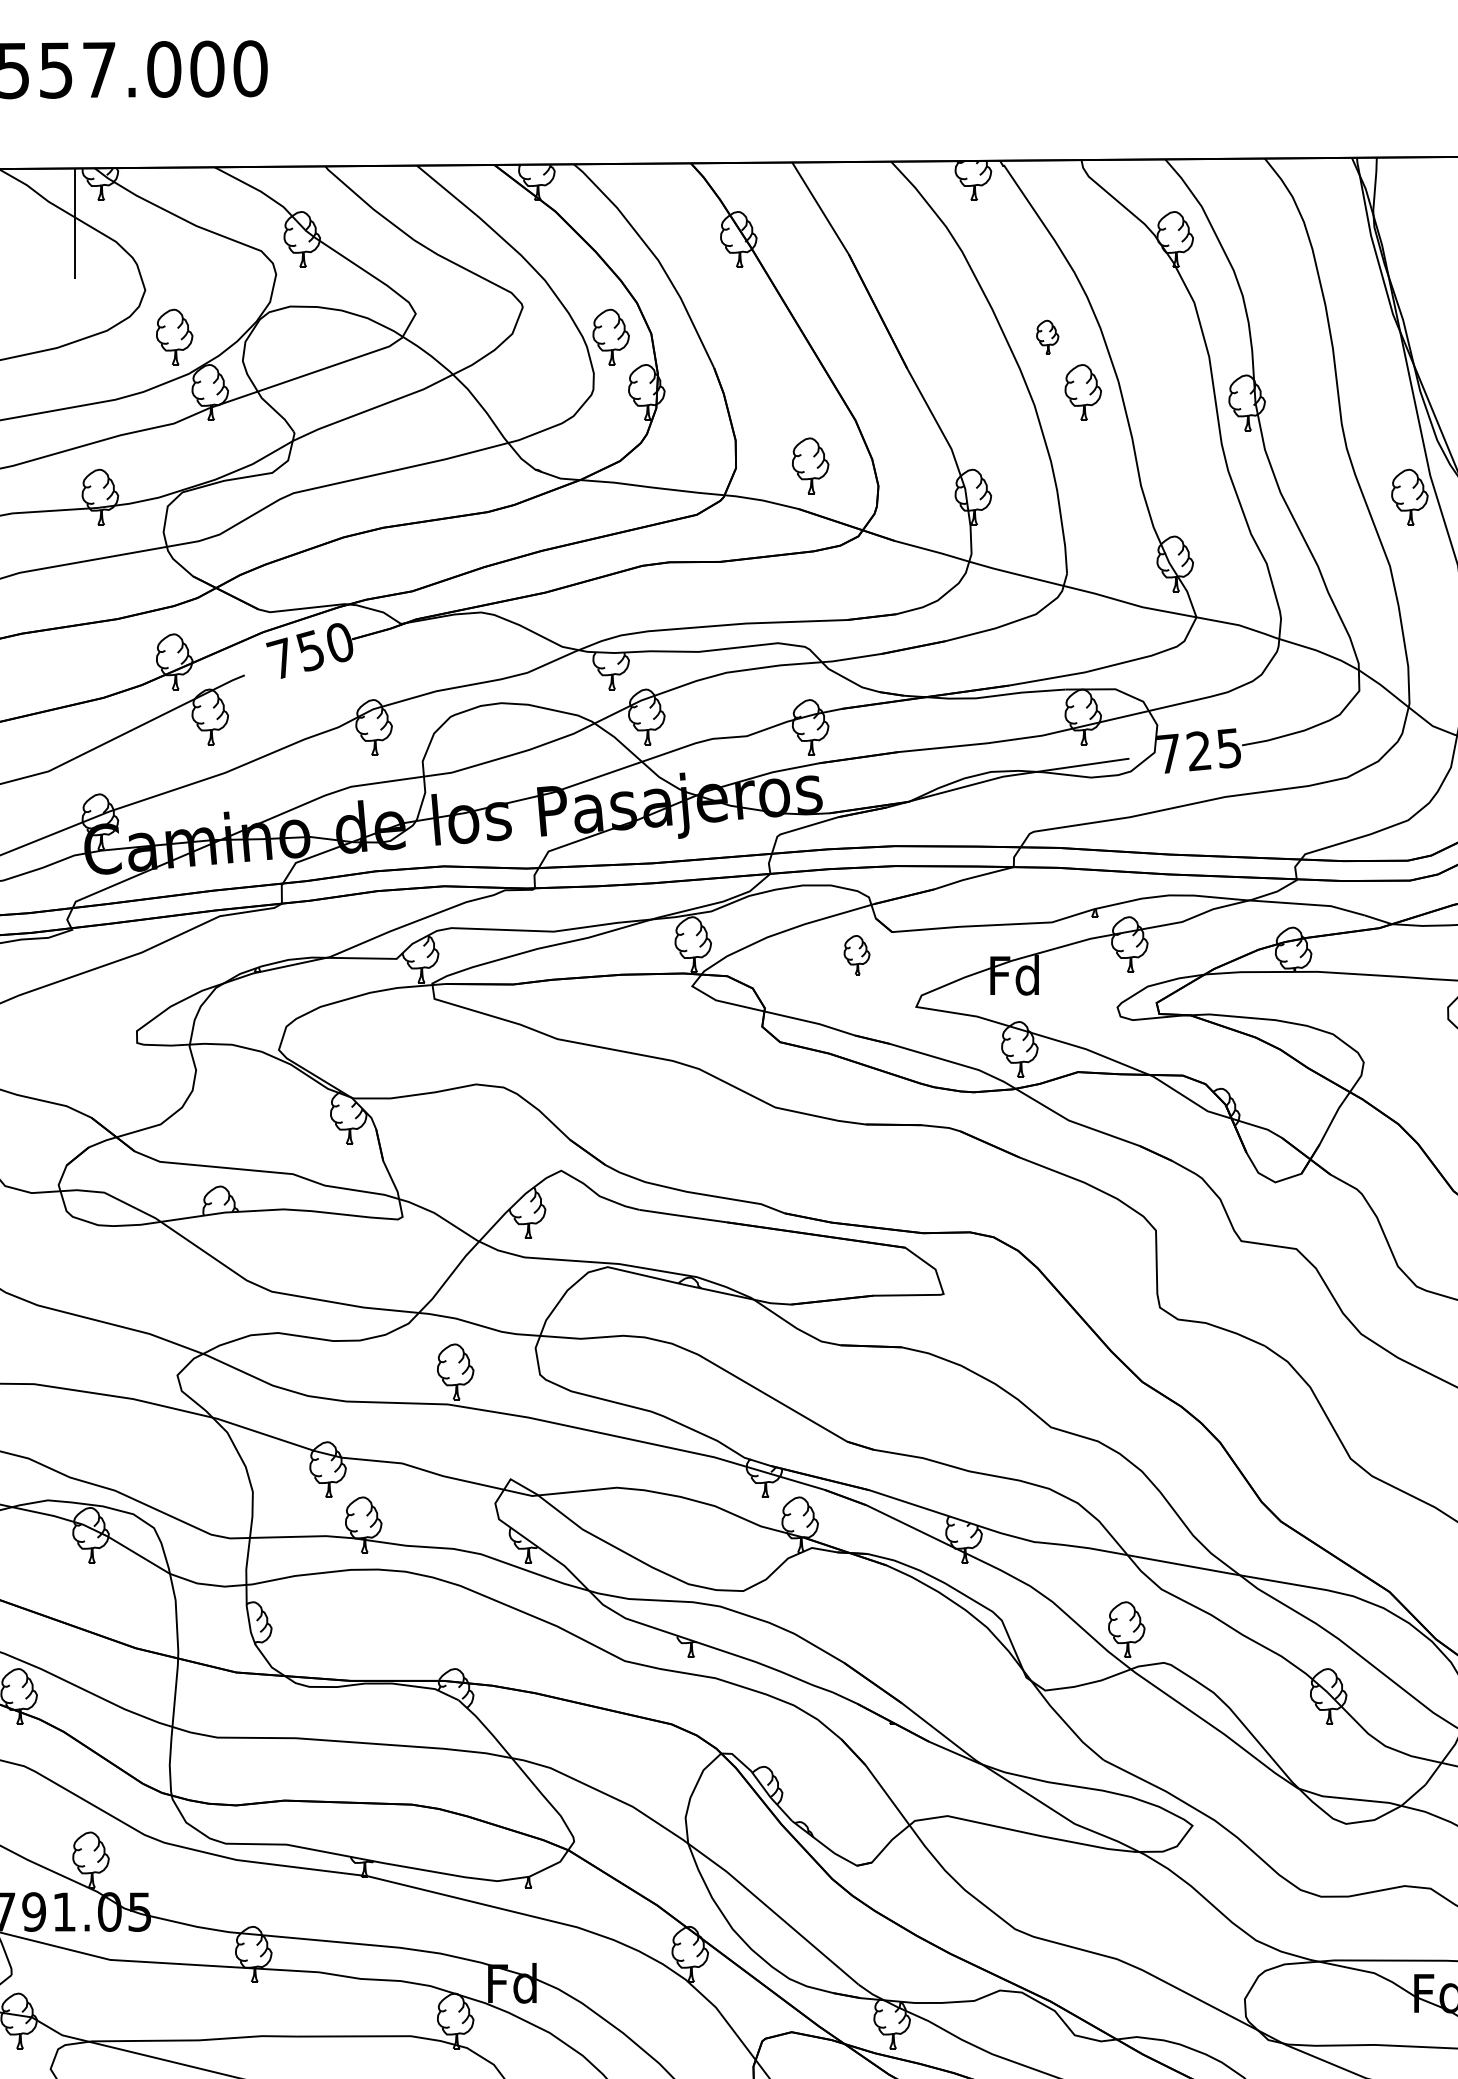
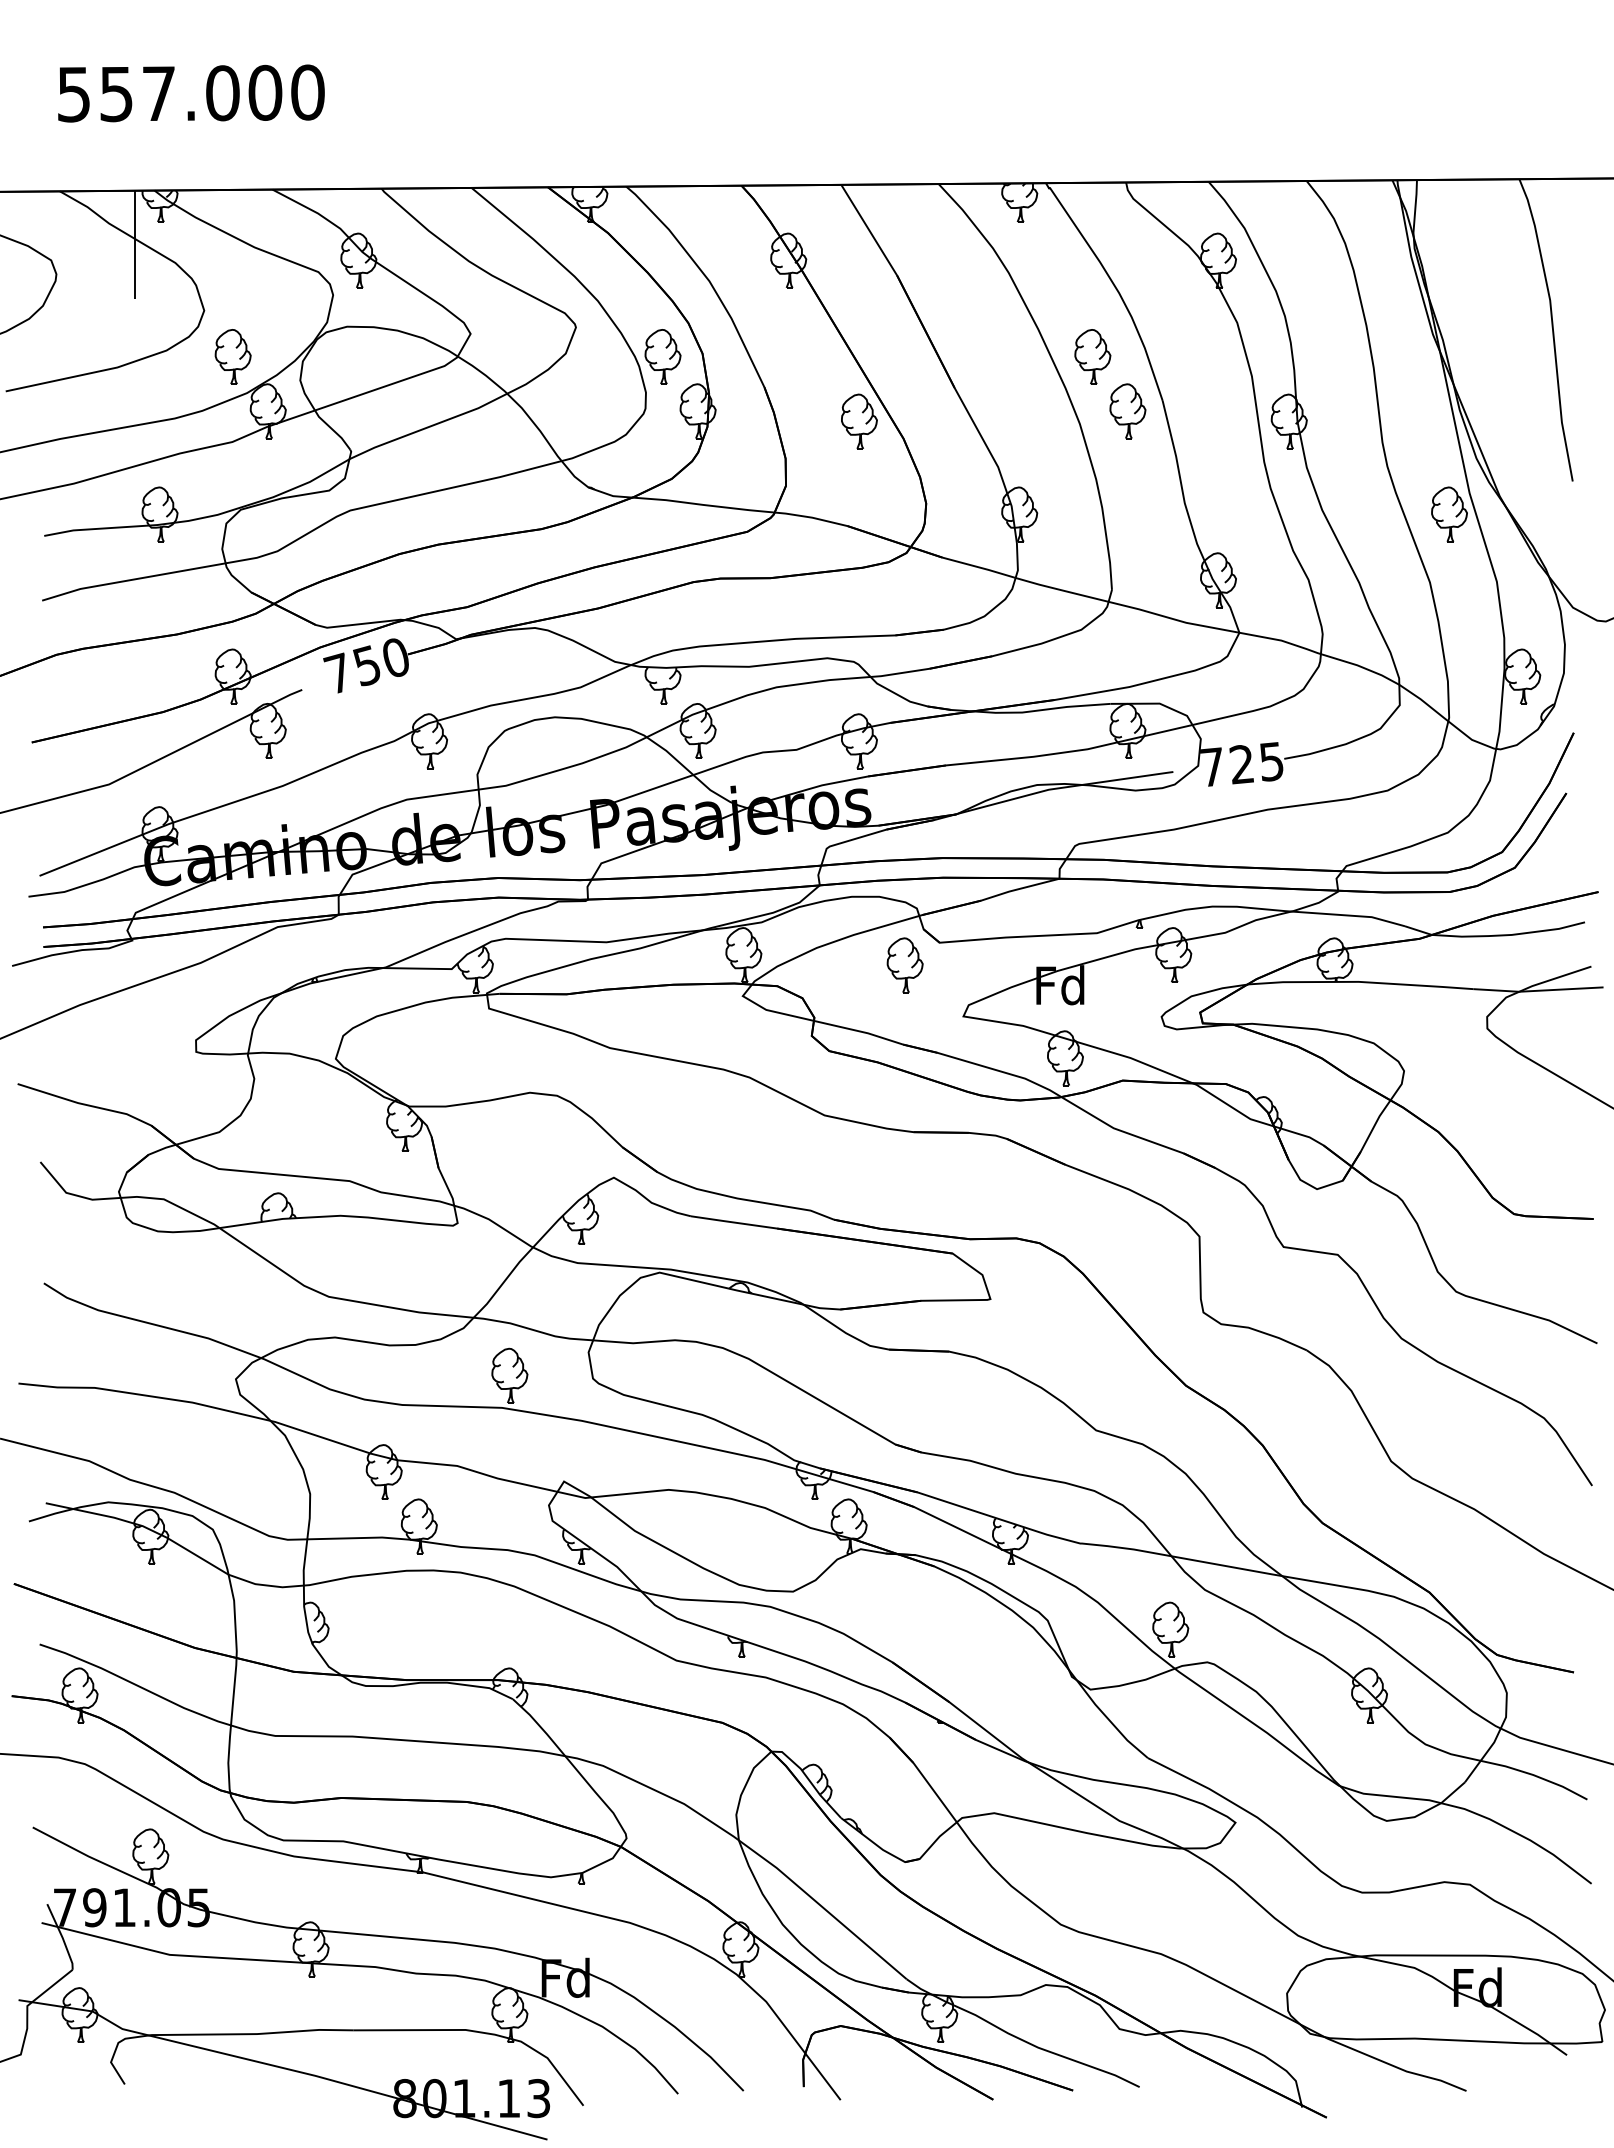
part: (1047, 336) -> (1092, 356), size x1.67
part: (810, 465) -> (859, 421), moved
part: (856, 955) -> (904, 965), size x1.43

